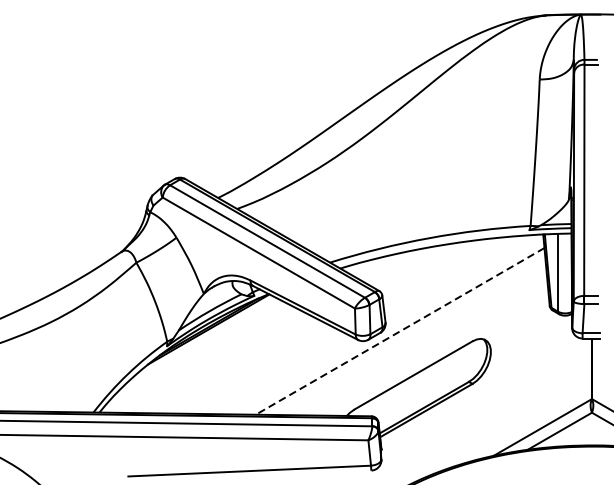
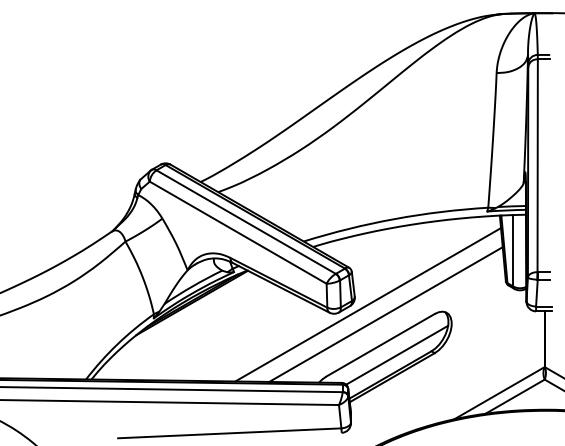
line: (399, 332) -> (367, 305), dashed -> solid
line: (418, 341) -> (385, 314), added
line: (431, 385) -> (397, 354), added

